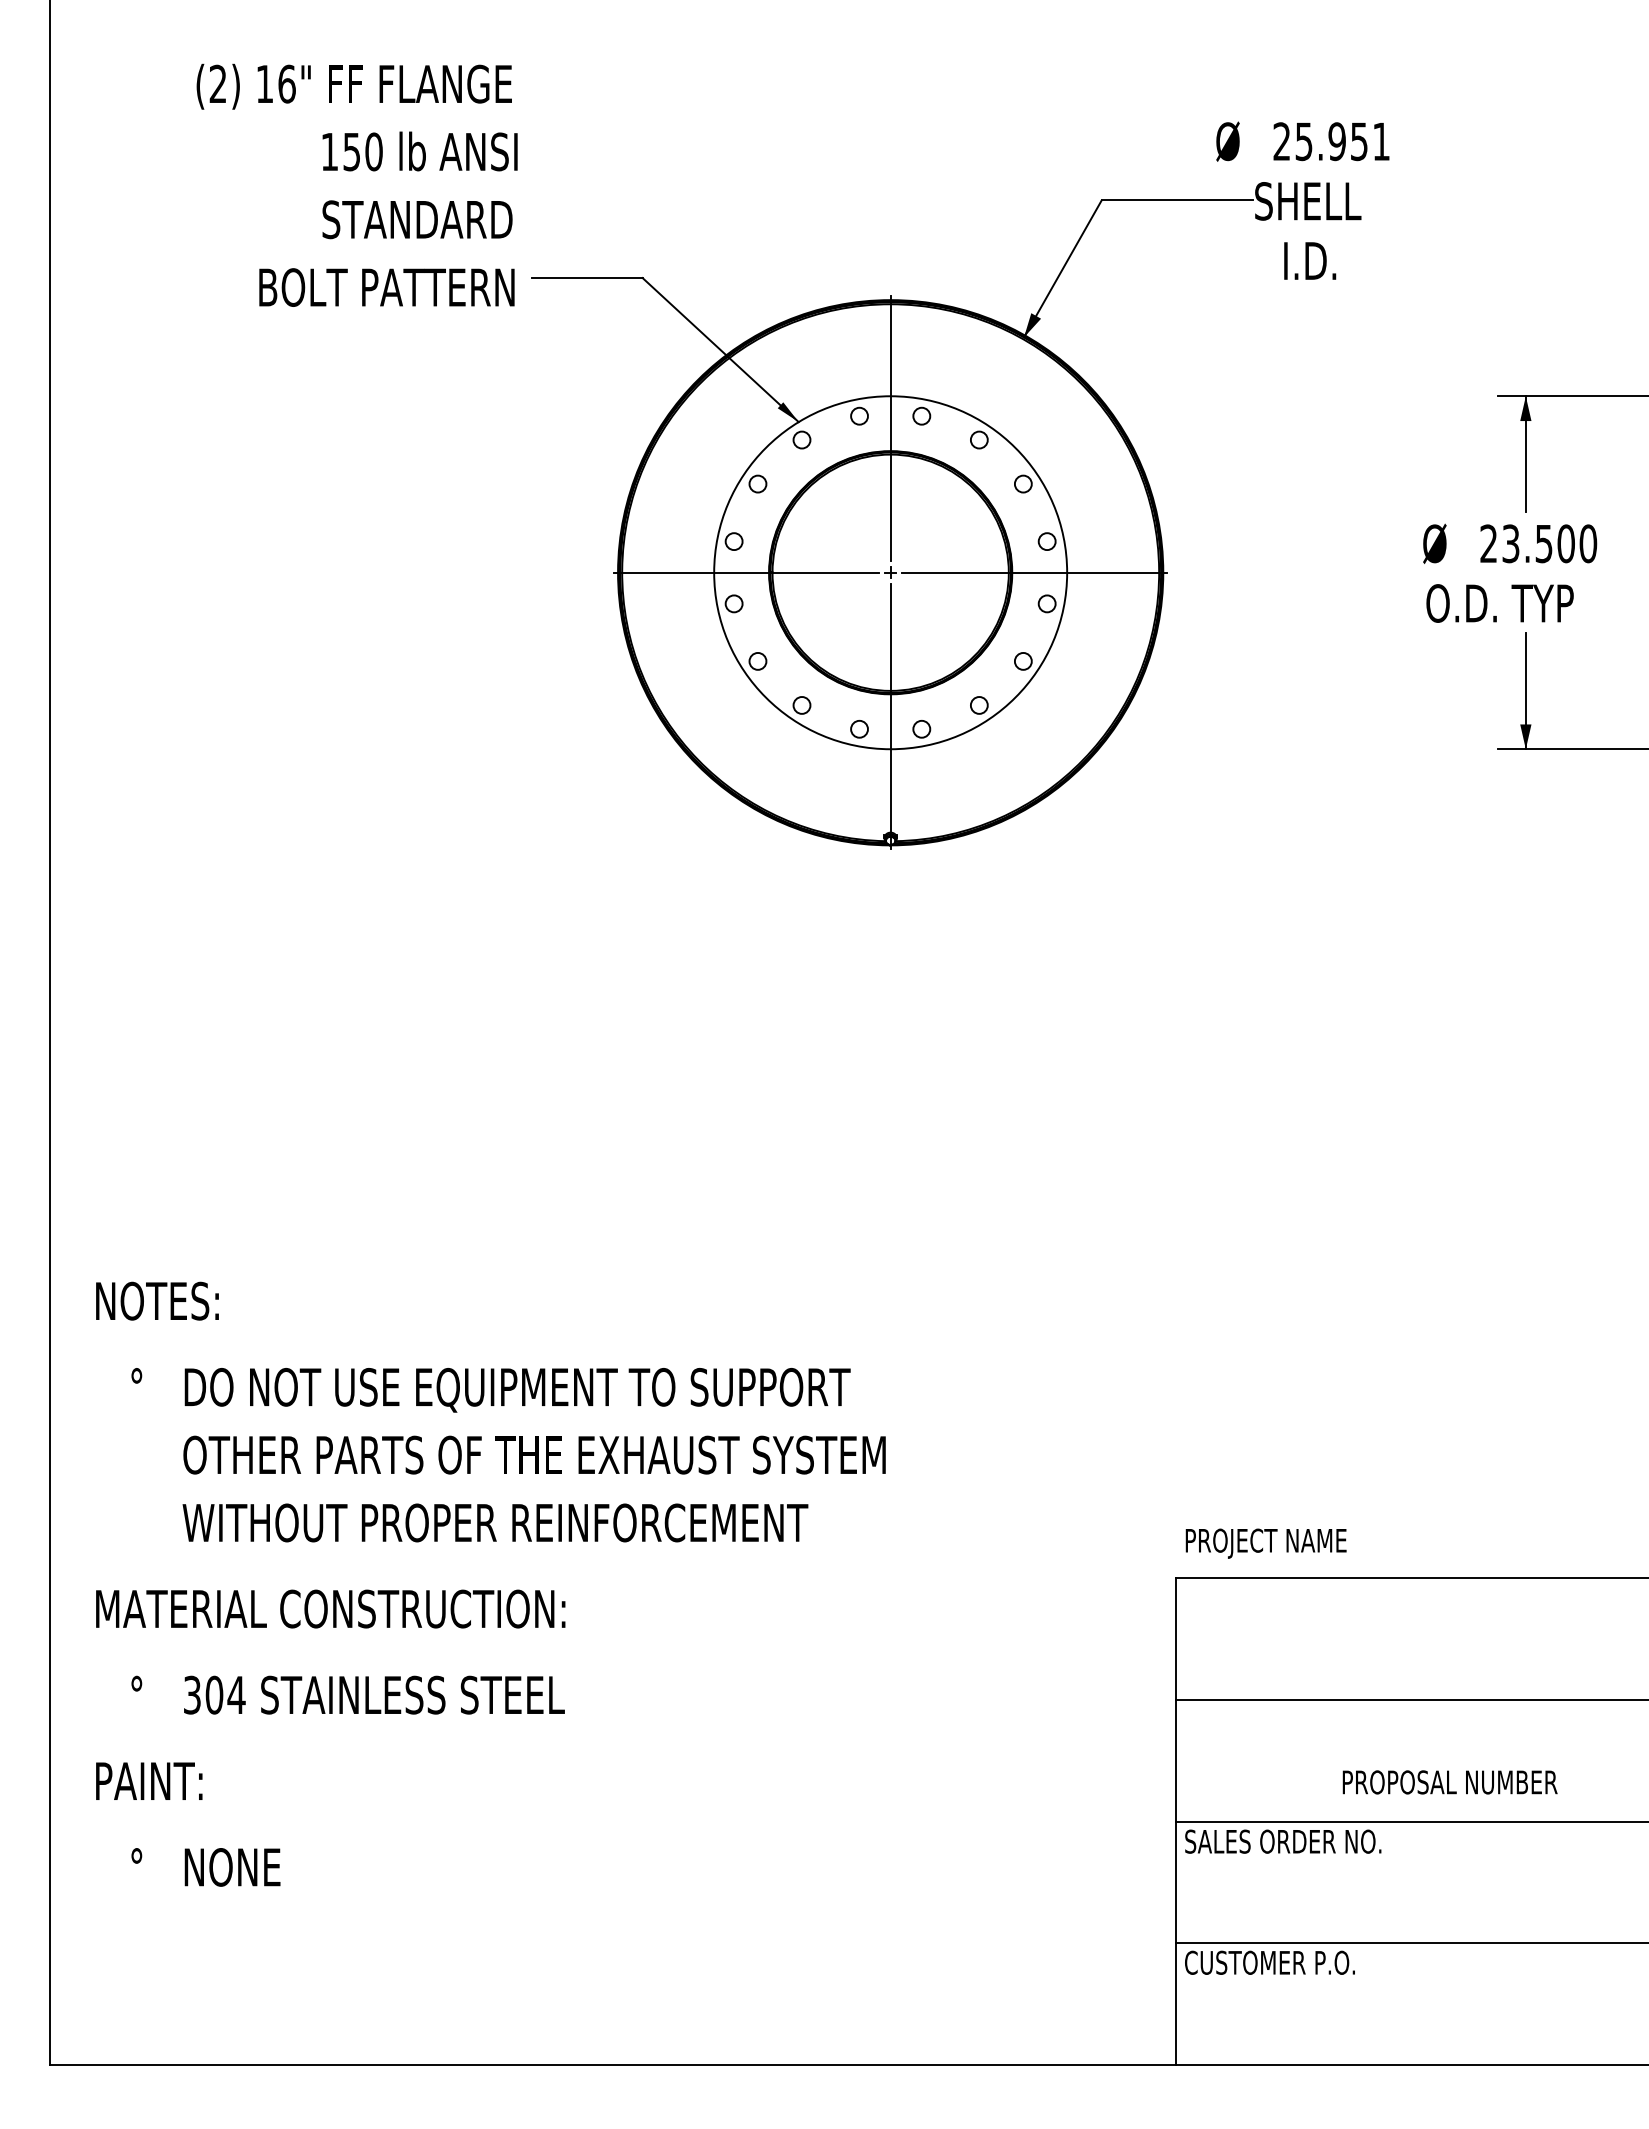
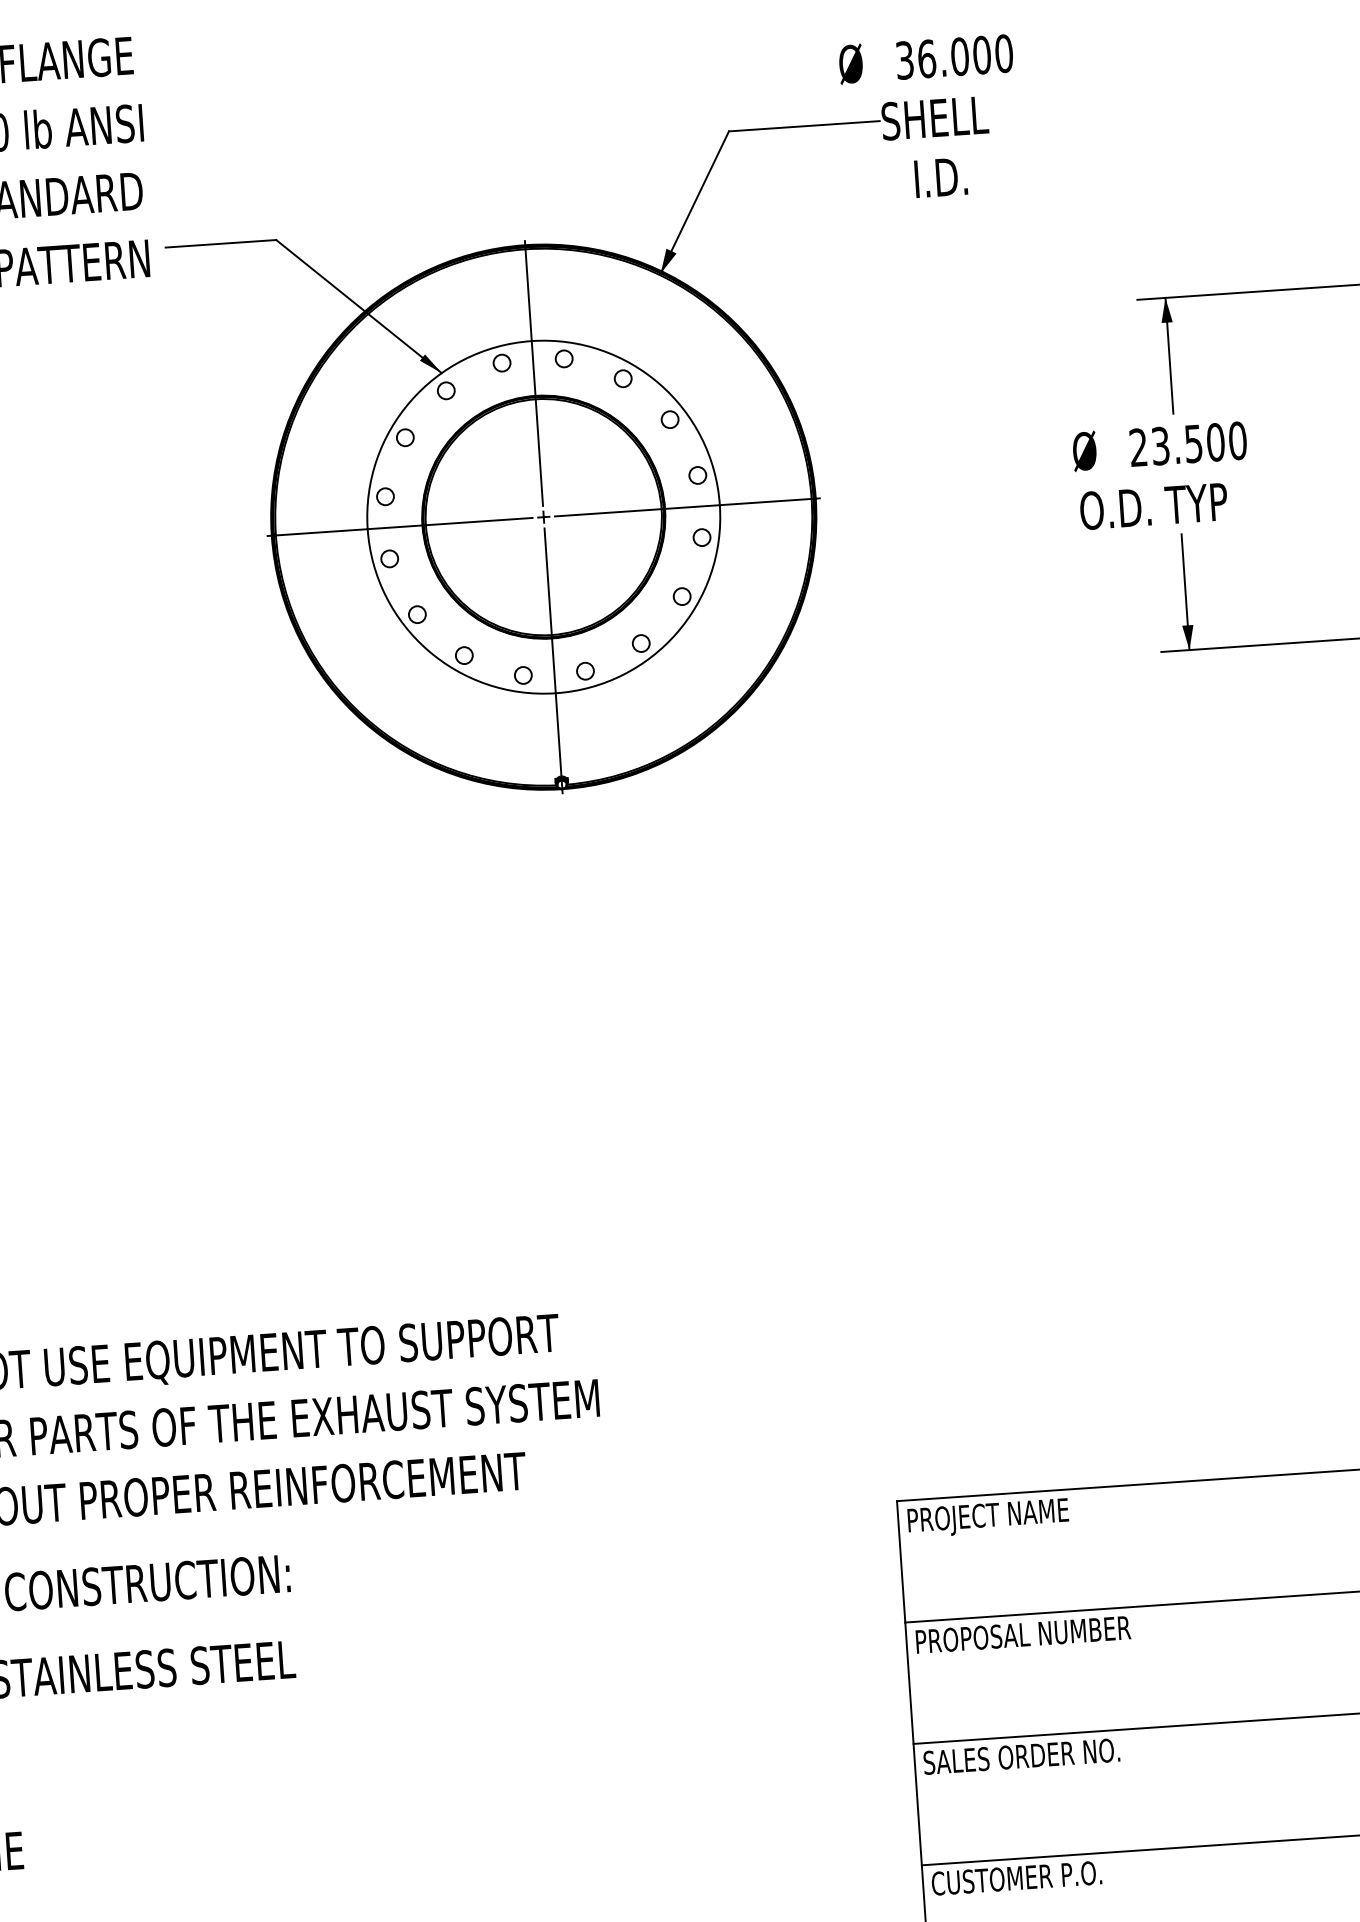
text: (1331, 141) -> (954, 56), 25.951 -> 36.000
text: (1265, 1543) -> (987, 1518), moved
text: (1449, 1782) -> (1022, 1634), moved

